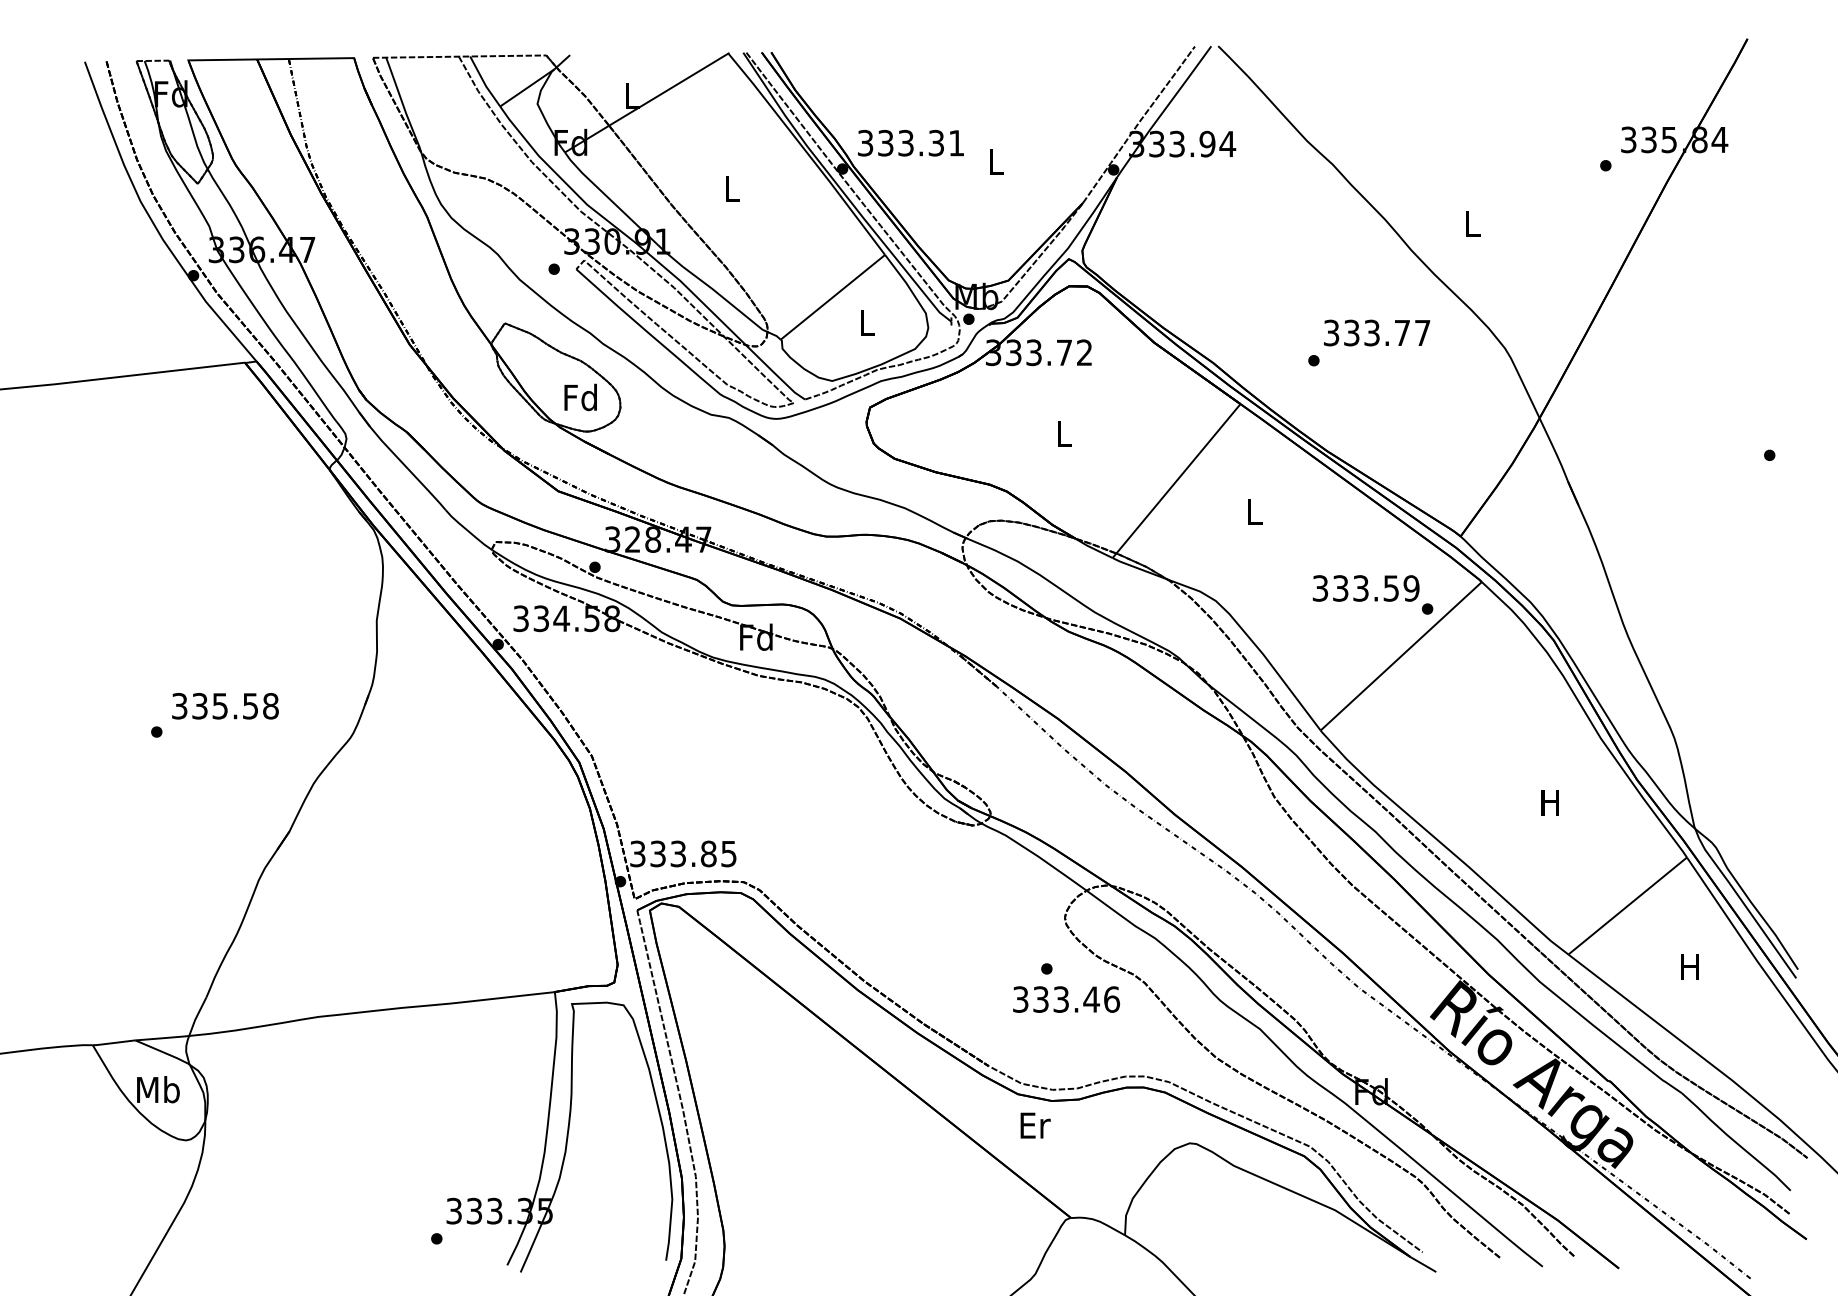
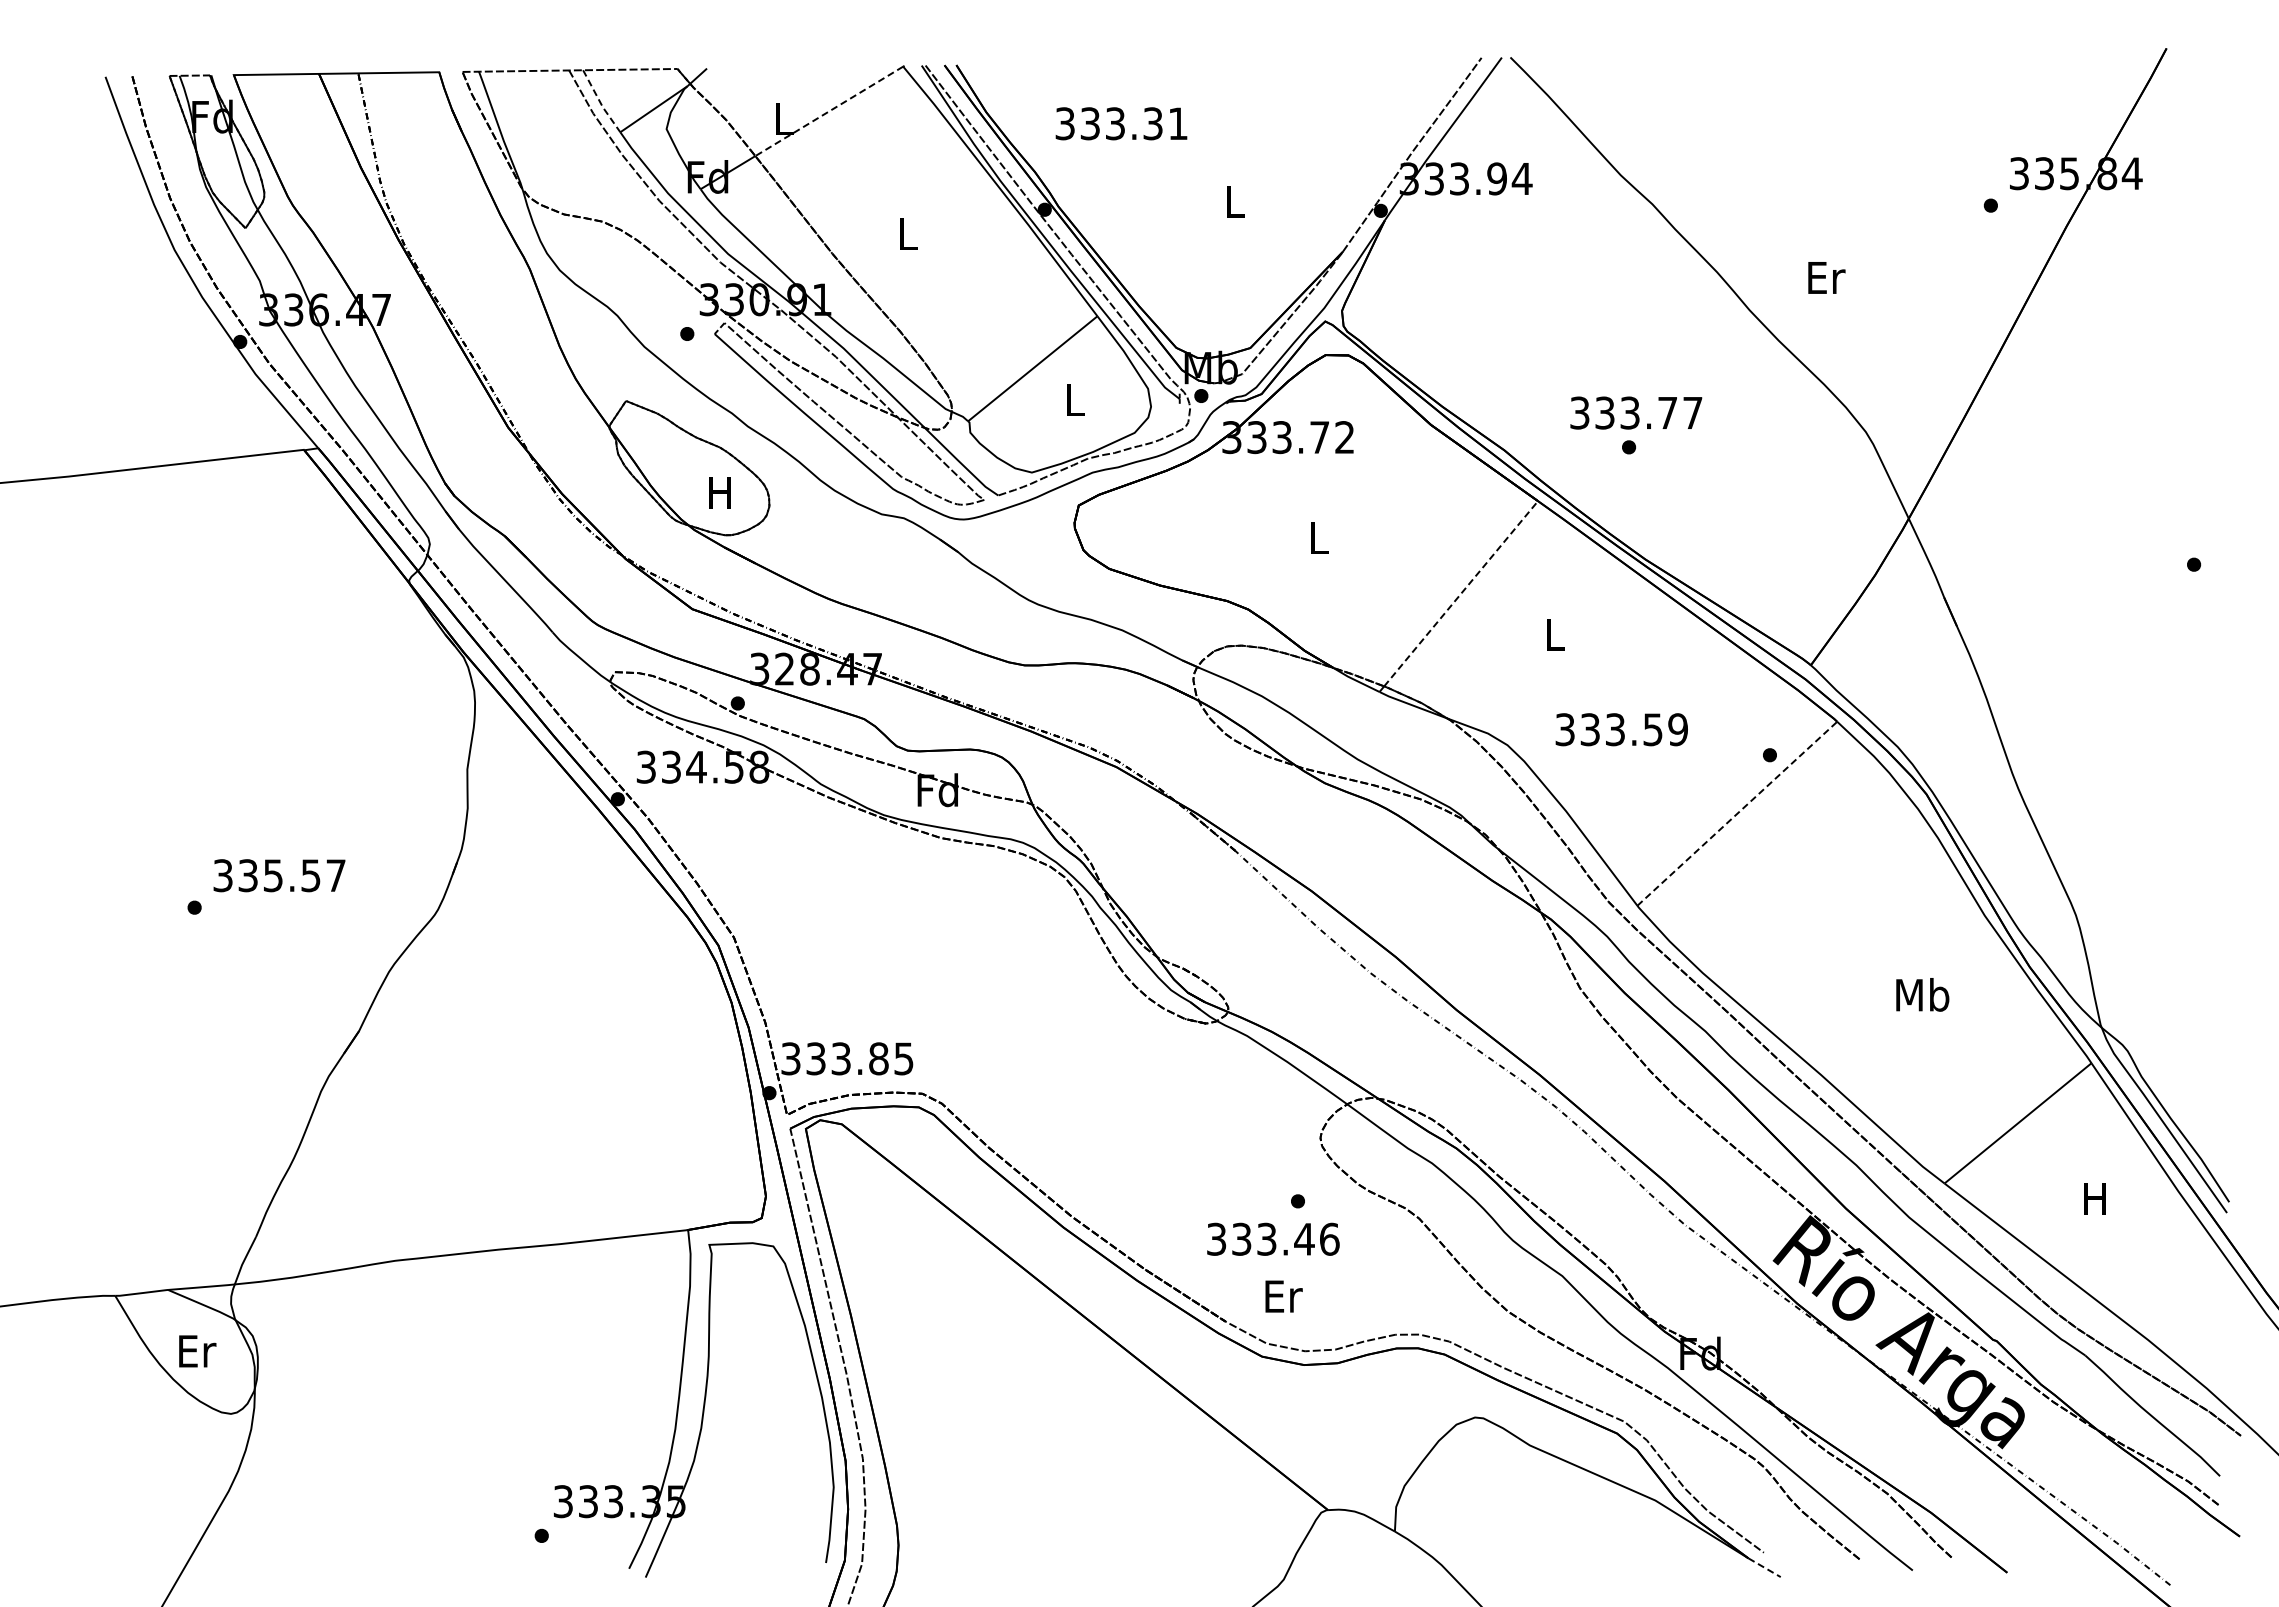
line: (484, 83) -> (600, 103), solid -> dashed
line: (668, 89) -> (828, 111), solid -> dashed
text: (910, 143) -> (1121, 123), moved
text: (1473, 223) -> (1826, 277), L -> Er
text: (1377, 332) -> (1636, 412), moved
text: (580, 397) -> (720, 492), Fd -> H
line: (1178, 478) -> (1461, 593), solid -> dashed
text: (1365, 588) -> (1621, 729), moved
line: (1401, 656) -> (1737, 813), solid -> dashed
text: (270, 706) -> (335, 875), 335.58 -> 335.57
text: (1550, 802) -> (1922, 994), H -> Mb
text: (1066, 998) -> (1273, 1238), moved
text: (158, 1089) -> (196, 1350), Mb -> Er
text: (1035, 1125) -> (1283, 1296), moved
line: (1423, 1264) -> (1764, 1567), solid -> dashed

